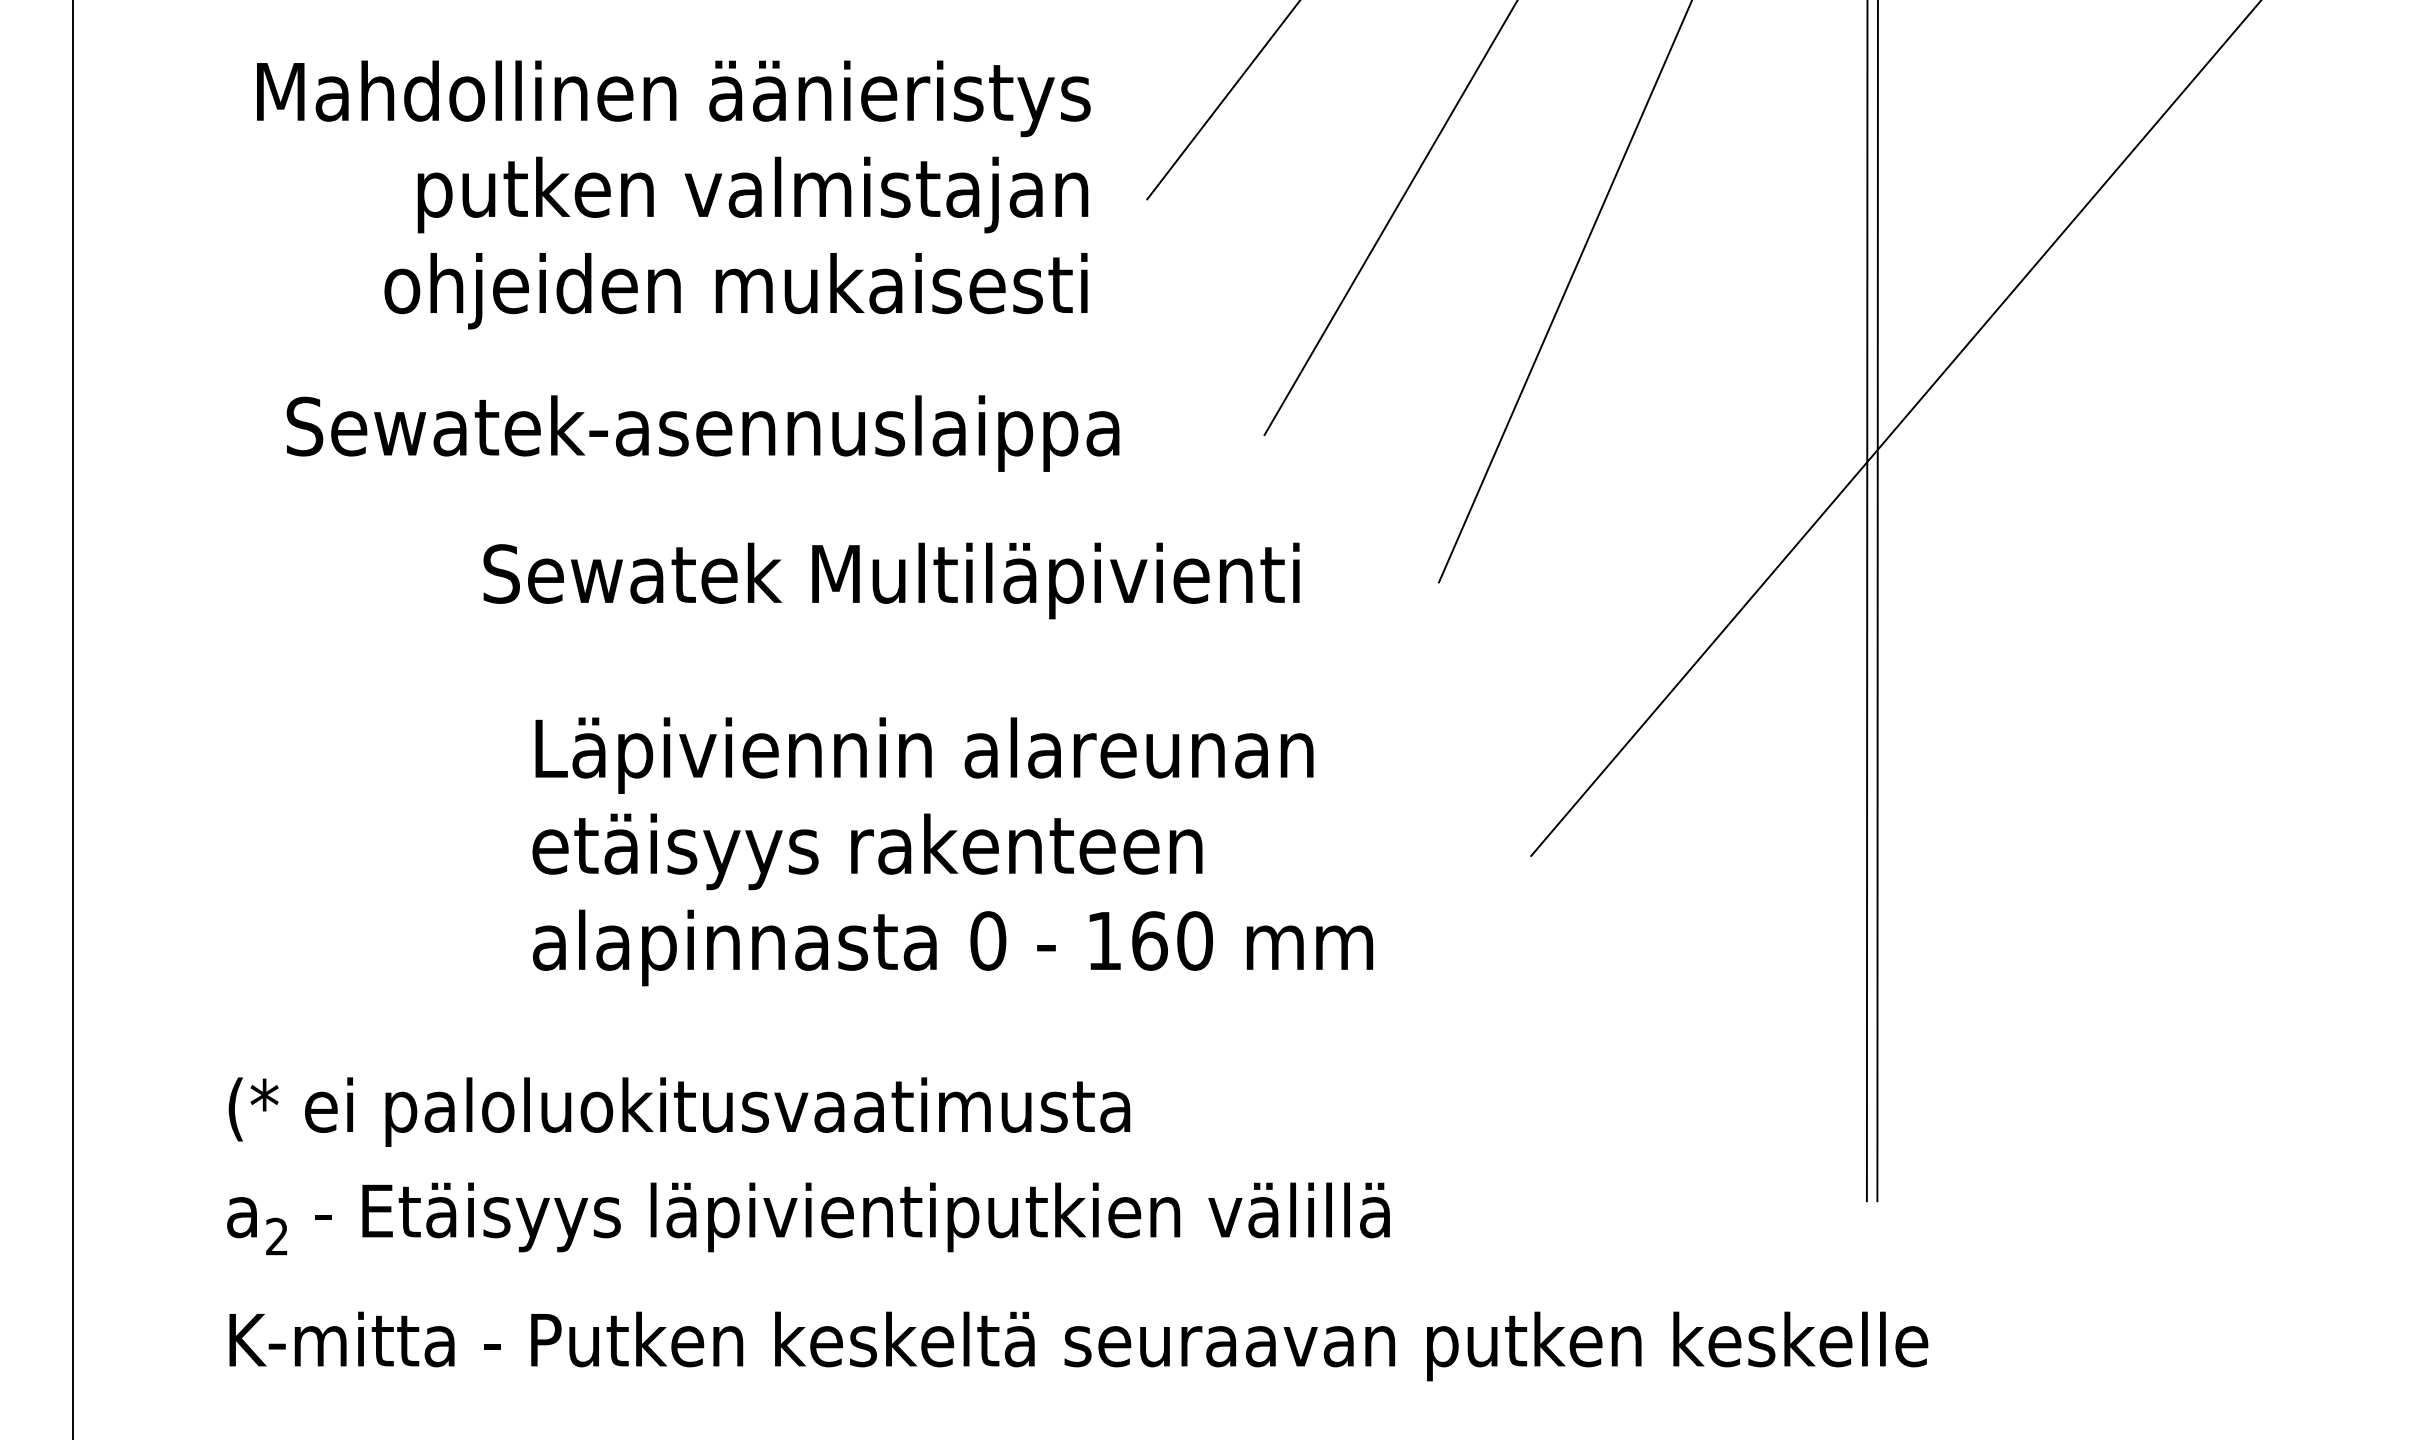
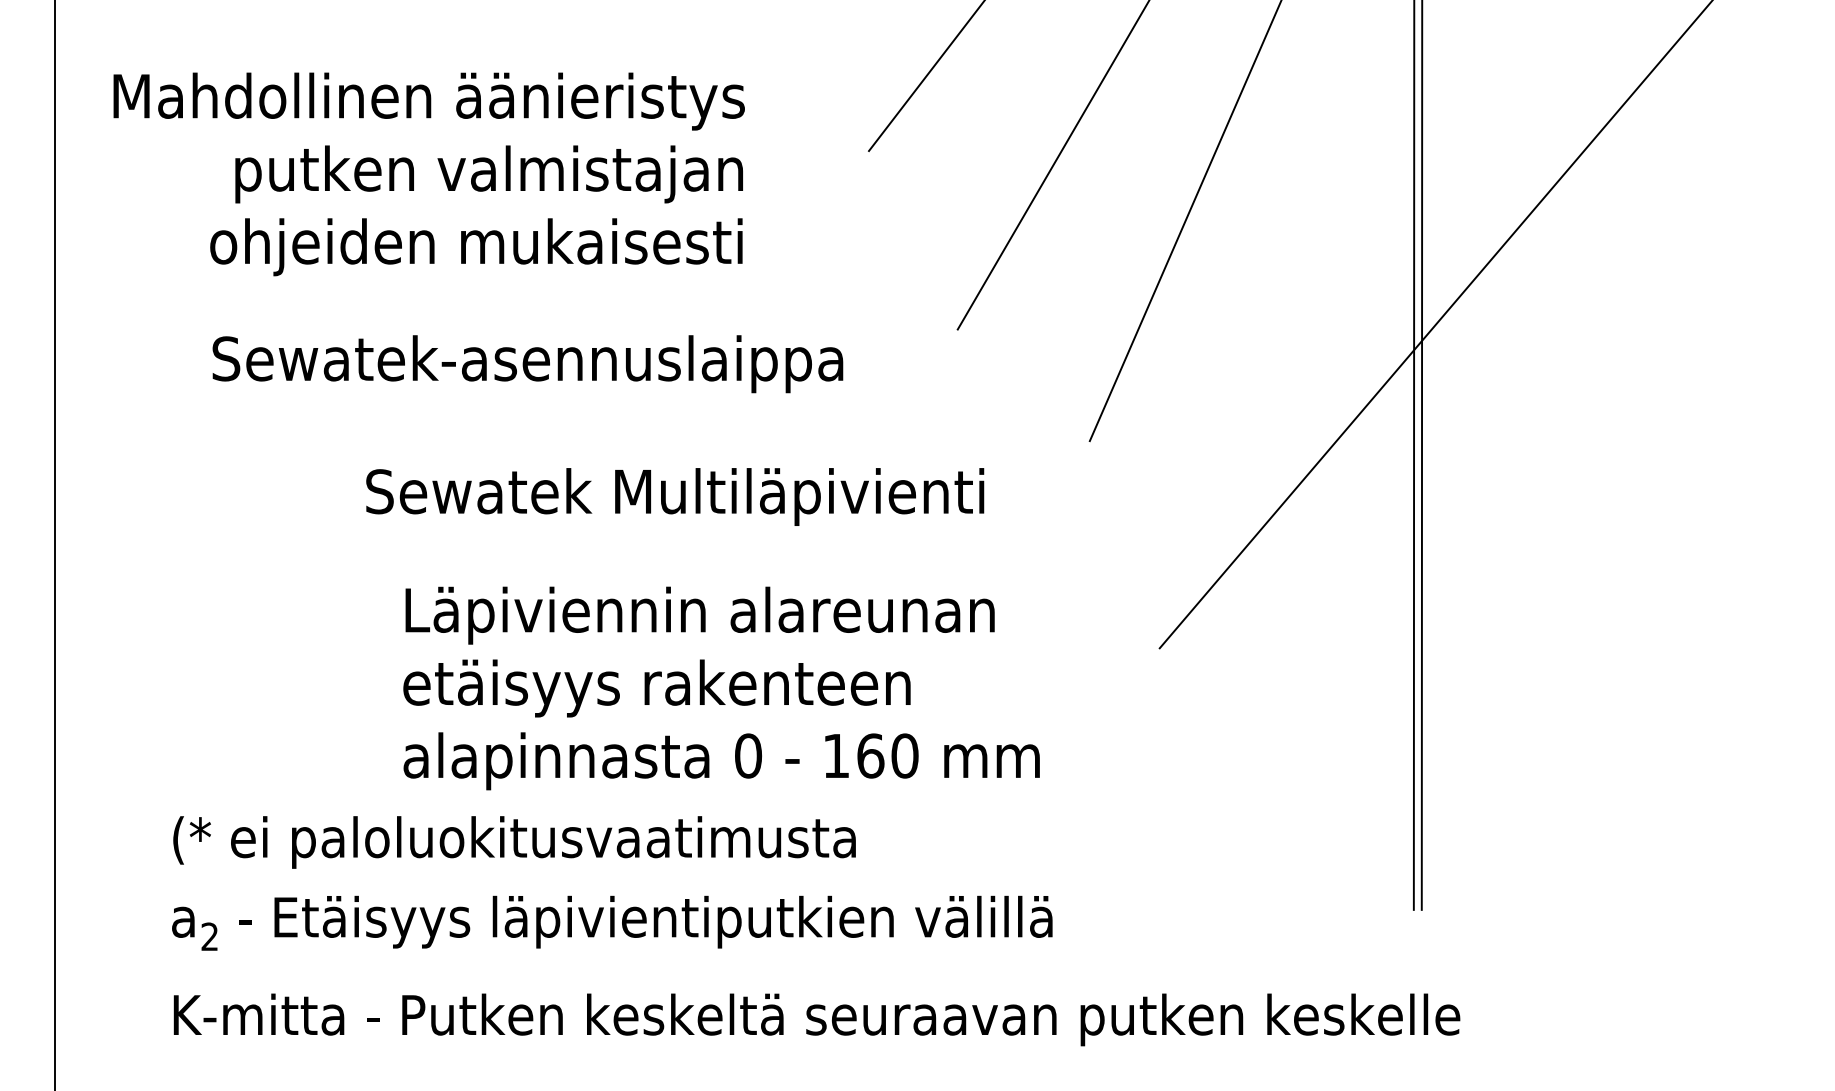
text: (673, 194) -> (429, 174), moved
text: (702, 433) -> (527, 364), moved
text: (891, 580) -> (675, 496), moved
text: (952, 851) -> (721, 688), moved

